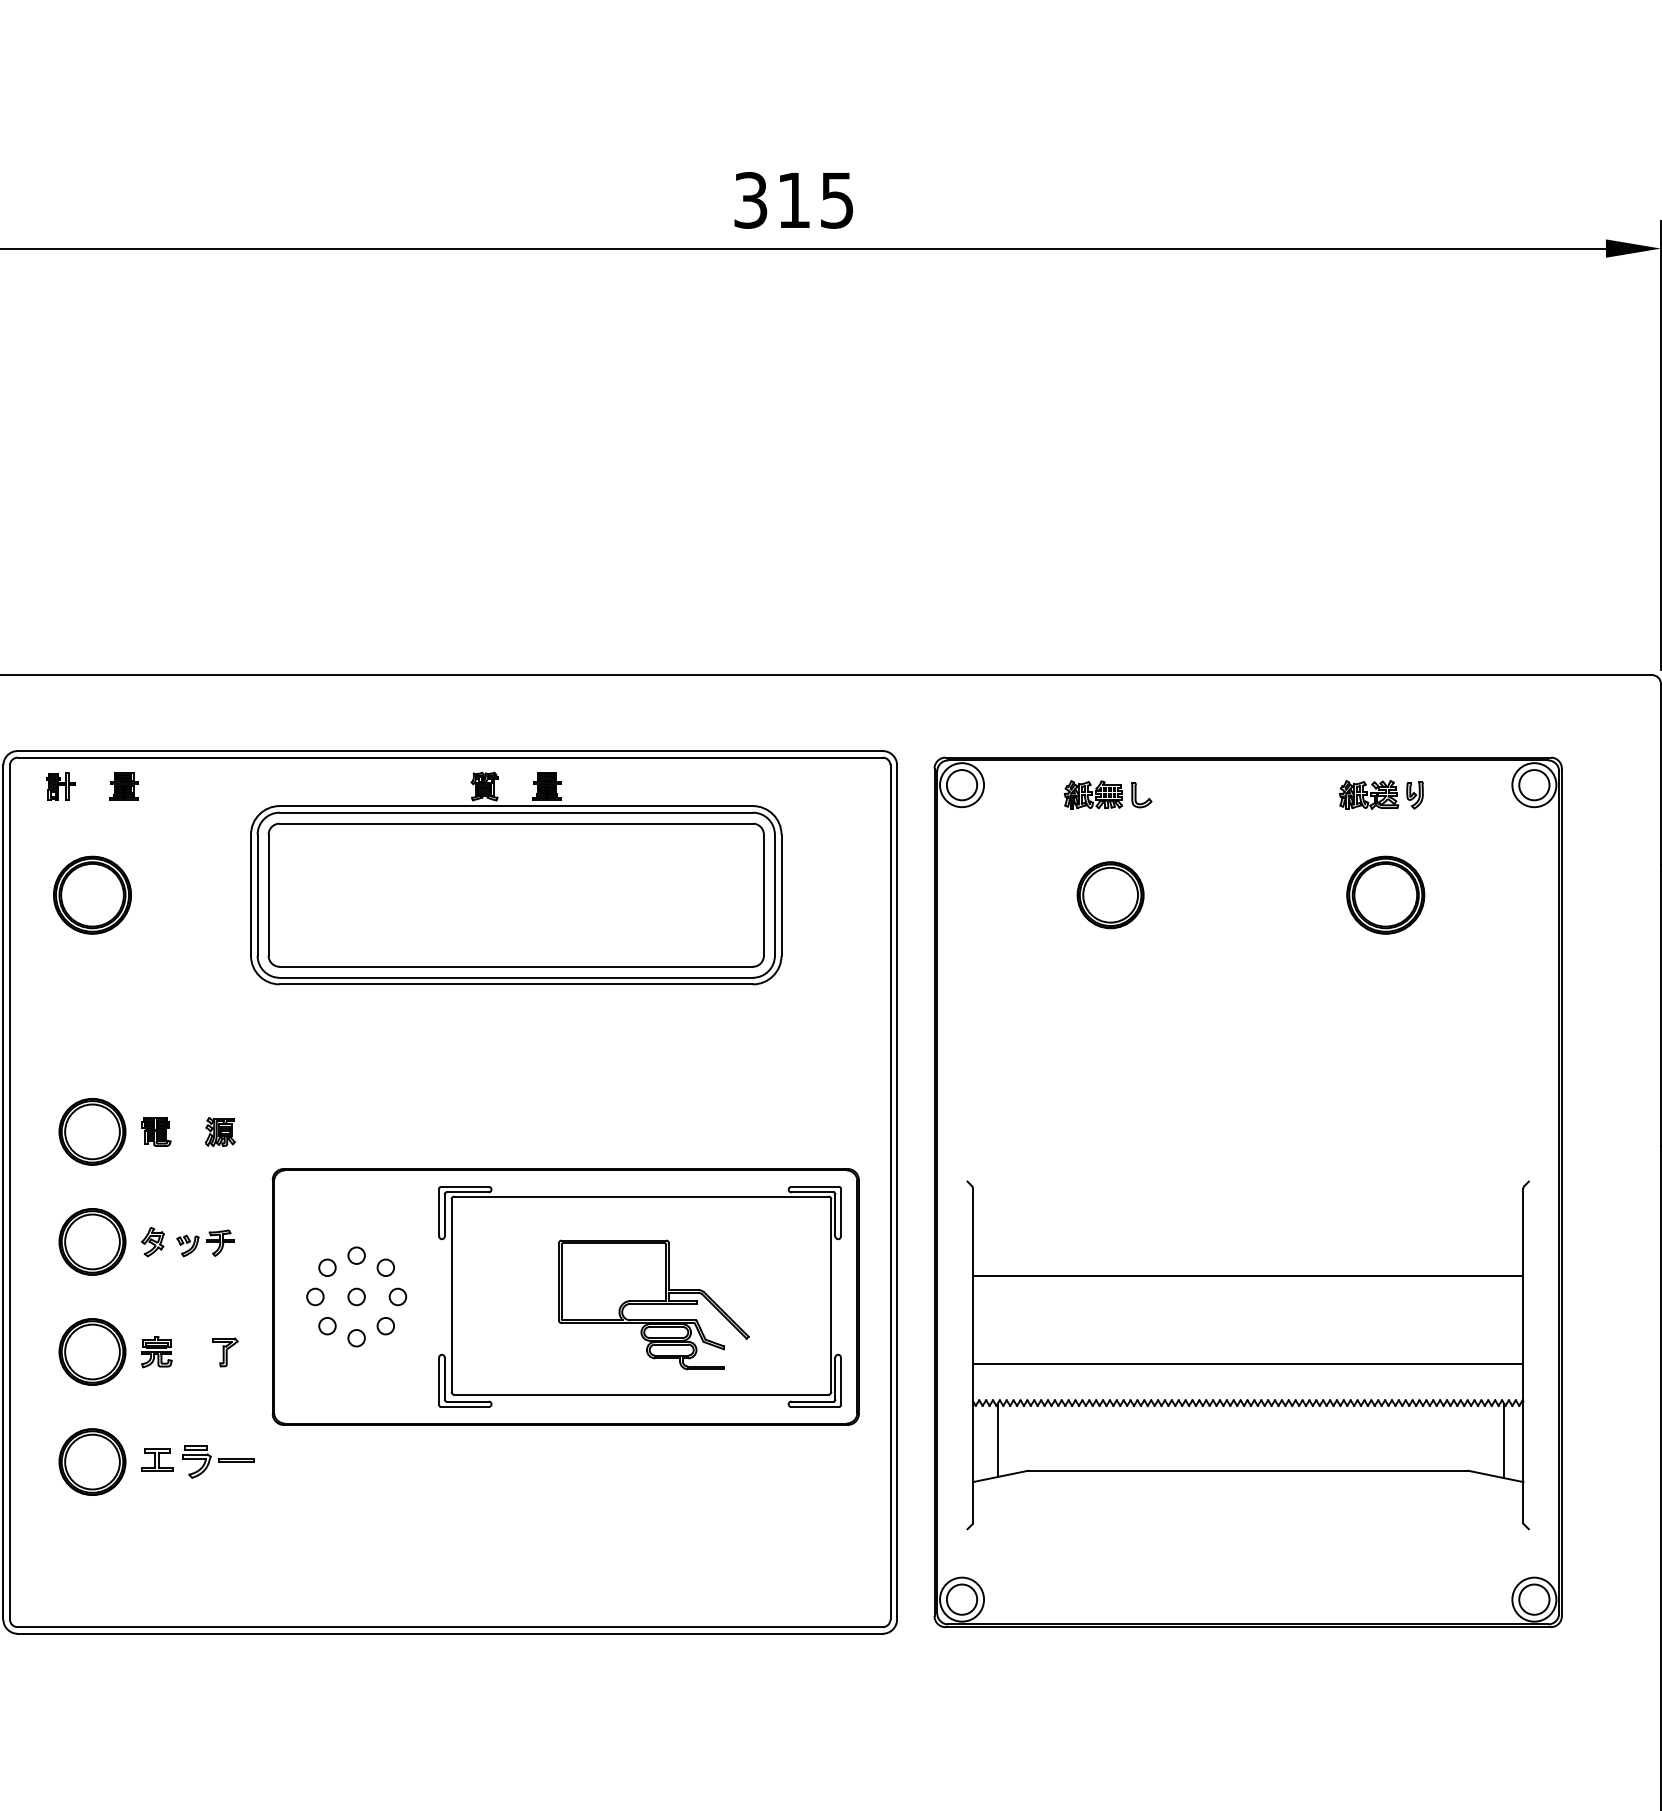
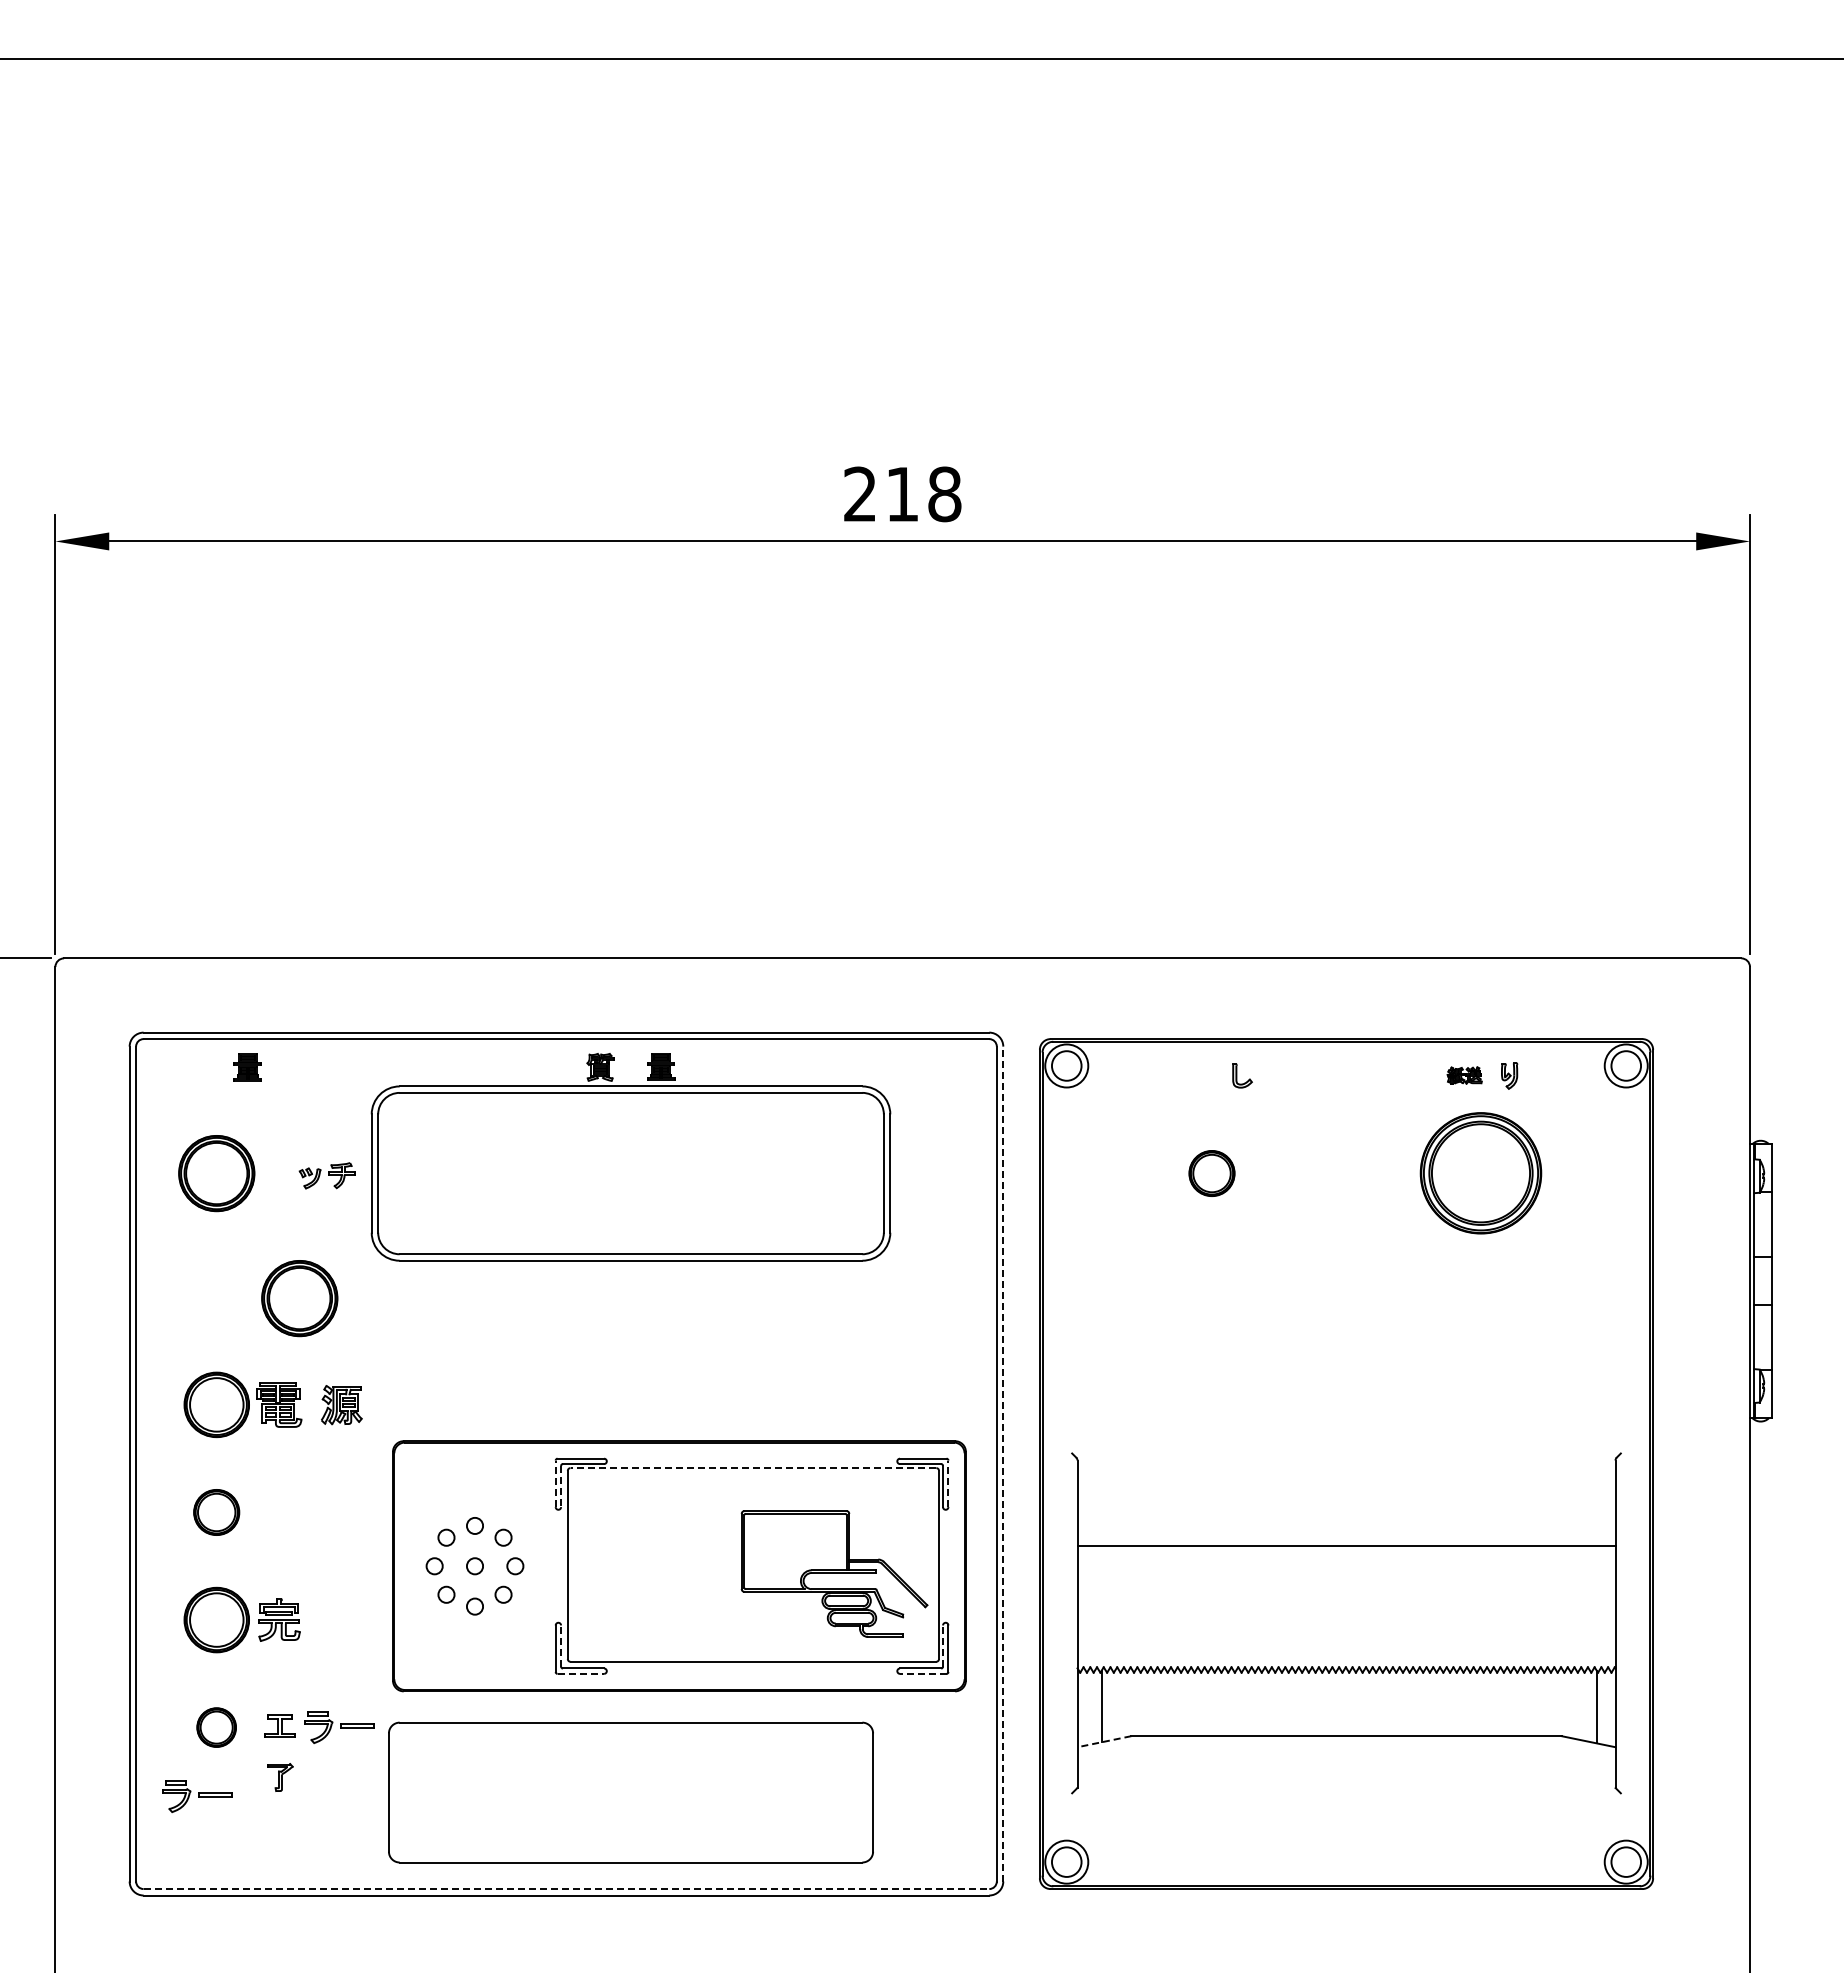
text: (793, 200) -> (902, 494), 315 -> 218
part: (60, 786) -> (185, 1067), removed
part: (1093, 794) -> (1195, 1075), removed
part: (1368, 794) -> (1464, 1075), size x0.6
part: (515, 895) -> (630, 1792), moved
part: (1110, 895) -> (1211, 1173), size x0.7
part: (1385, 895) -> (1480, 1173), size x1.6
part: (177, 1023) -> (299, 1298), added
part: (155, 1131) -> (278, 1404), size x1.6
part: (220, 1131) -> (341, 1404), size x1.4
line: (897, 1191) -> (1003, 1463), solid -> dashed
line: (641, 1196) -> (753, 1468), solid -> dashed
line: (439, 1212) -> (555, 1483), solid -> dashed
line: (841, 1212) -> (948, 1483), solid -> dashed
line: (445, 1215) -> (561, 1486), solid -> dashed
part: (92, 1241) -> (216, 1512), size x0.7
part: (152, 1241) -> (275, 1512), removed
part: (204, 1242) -> (326, 1175), moved
part: (653, 1304) -> (834, 1573), moved
part: (156, 1351) -> (279, 1619), size x1.4
part: (225, 1352) -> (280, 1777), moved
line: (1248, 1363) -> (1346, 1631), removed
line: (445, 1379) -> (561, 1646), solid -> dashed
line: (835, 1379) -> (943, 1646), solid -> dashed
line: (465, 1406) -> (581, 1673), solid -> dashed
line: (814, 1406) -> (922, 1673), solid -> dashed
part: (92, 1461) -> (216, 1727), size x0.6
line: (999, 1476) -> (1103, 1741), solid -> dashed
part: (72, 1532) -> (197, 1796), added
line: (450, 1627) -> (566, 1889), solid -> dashed

